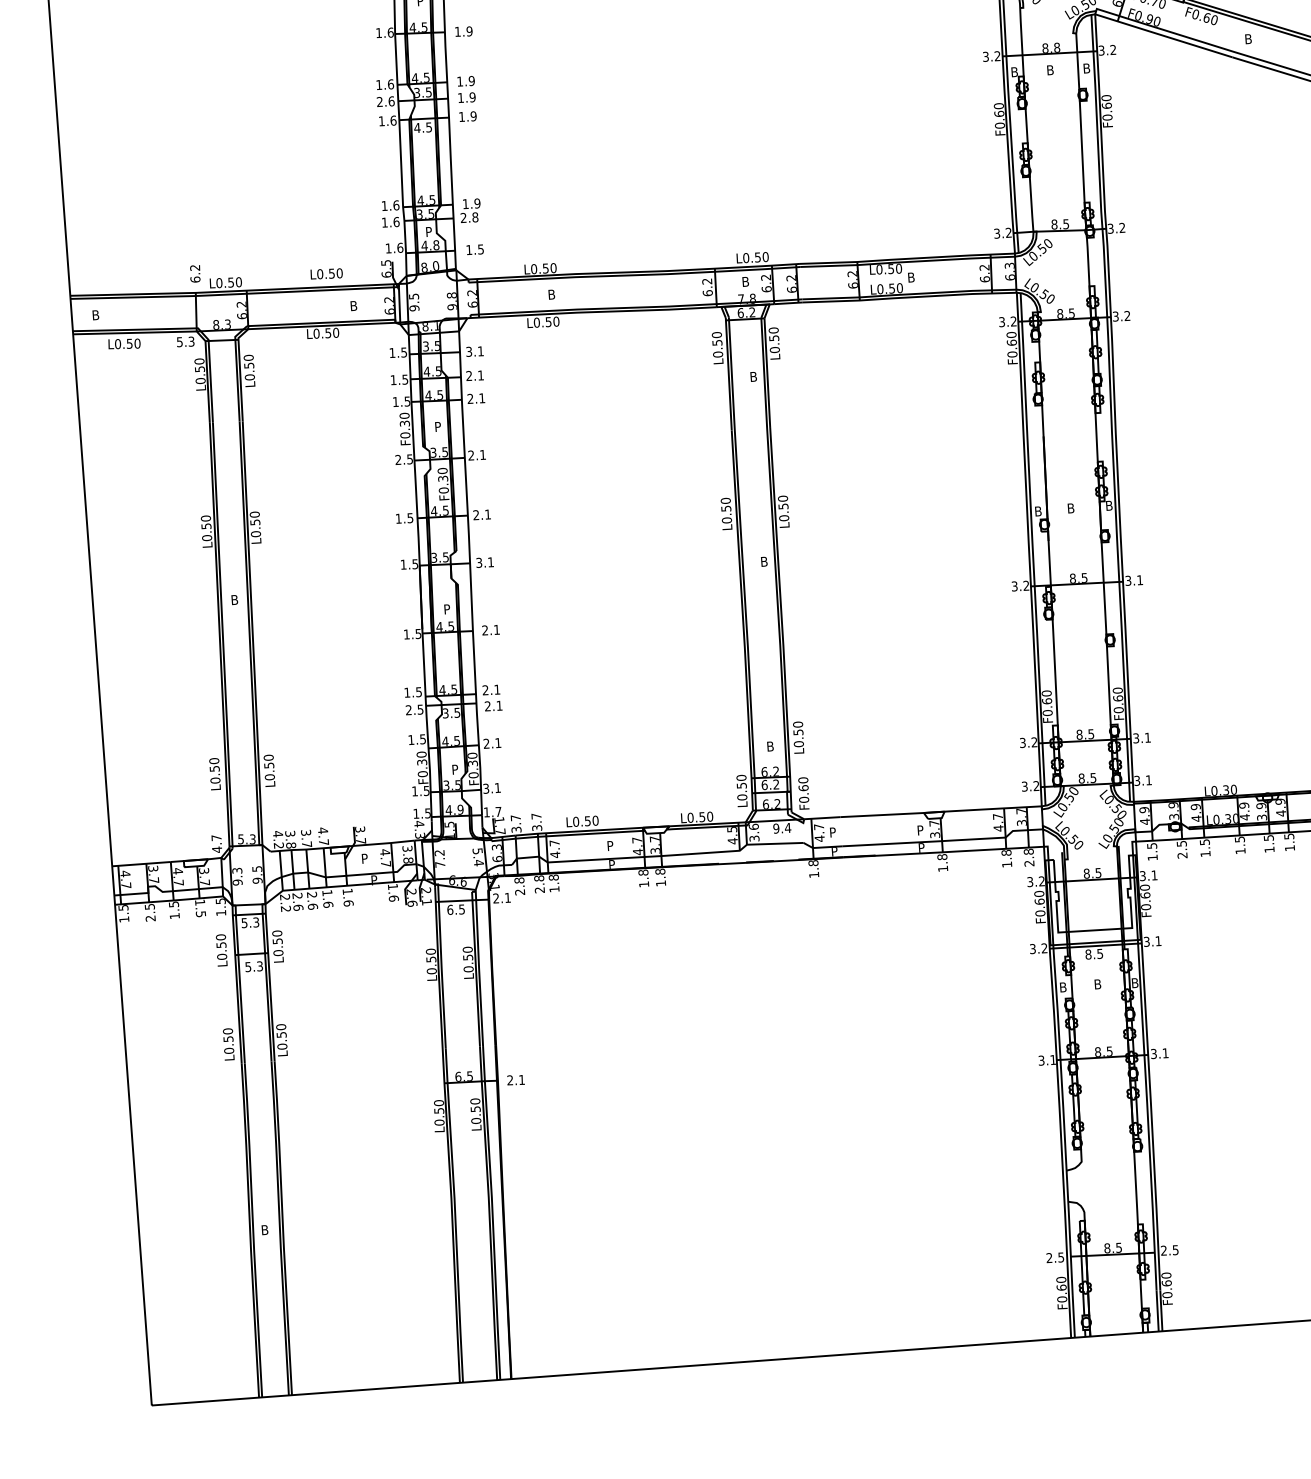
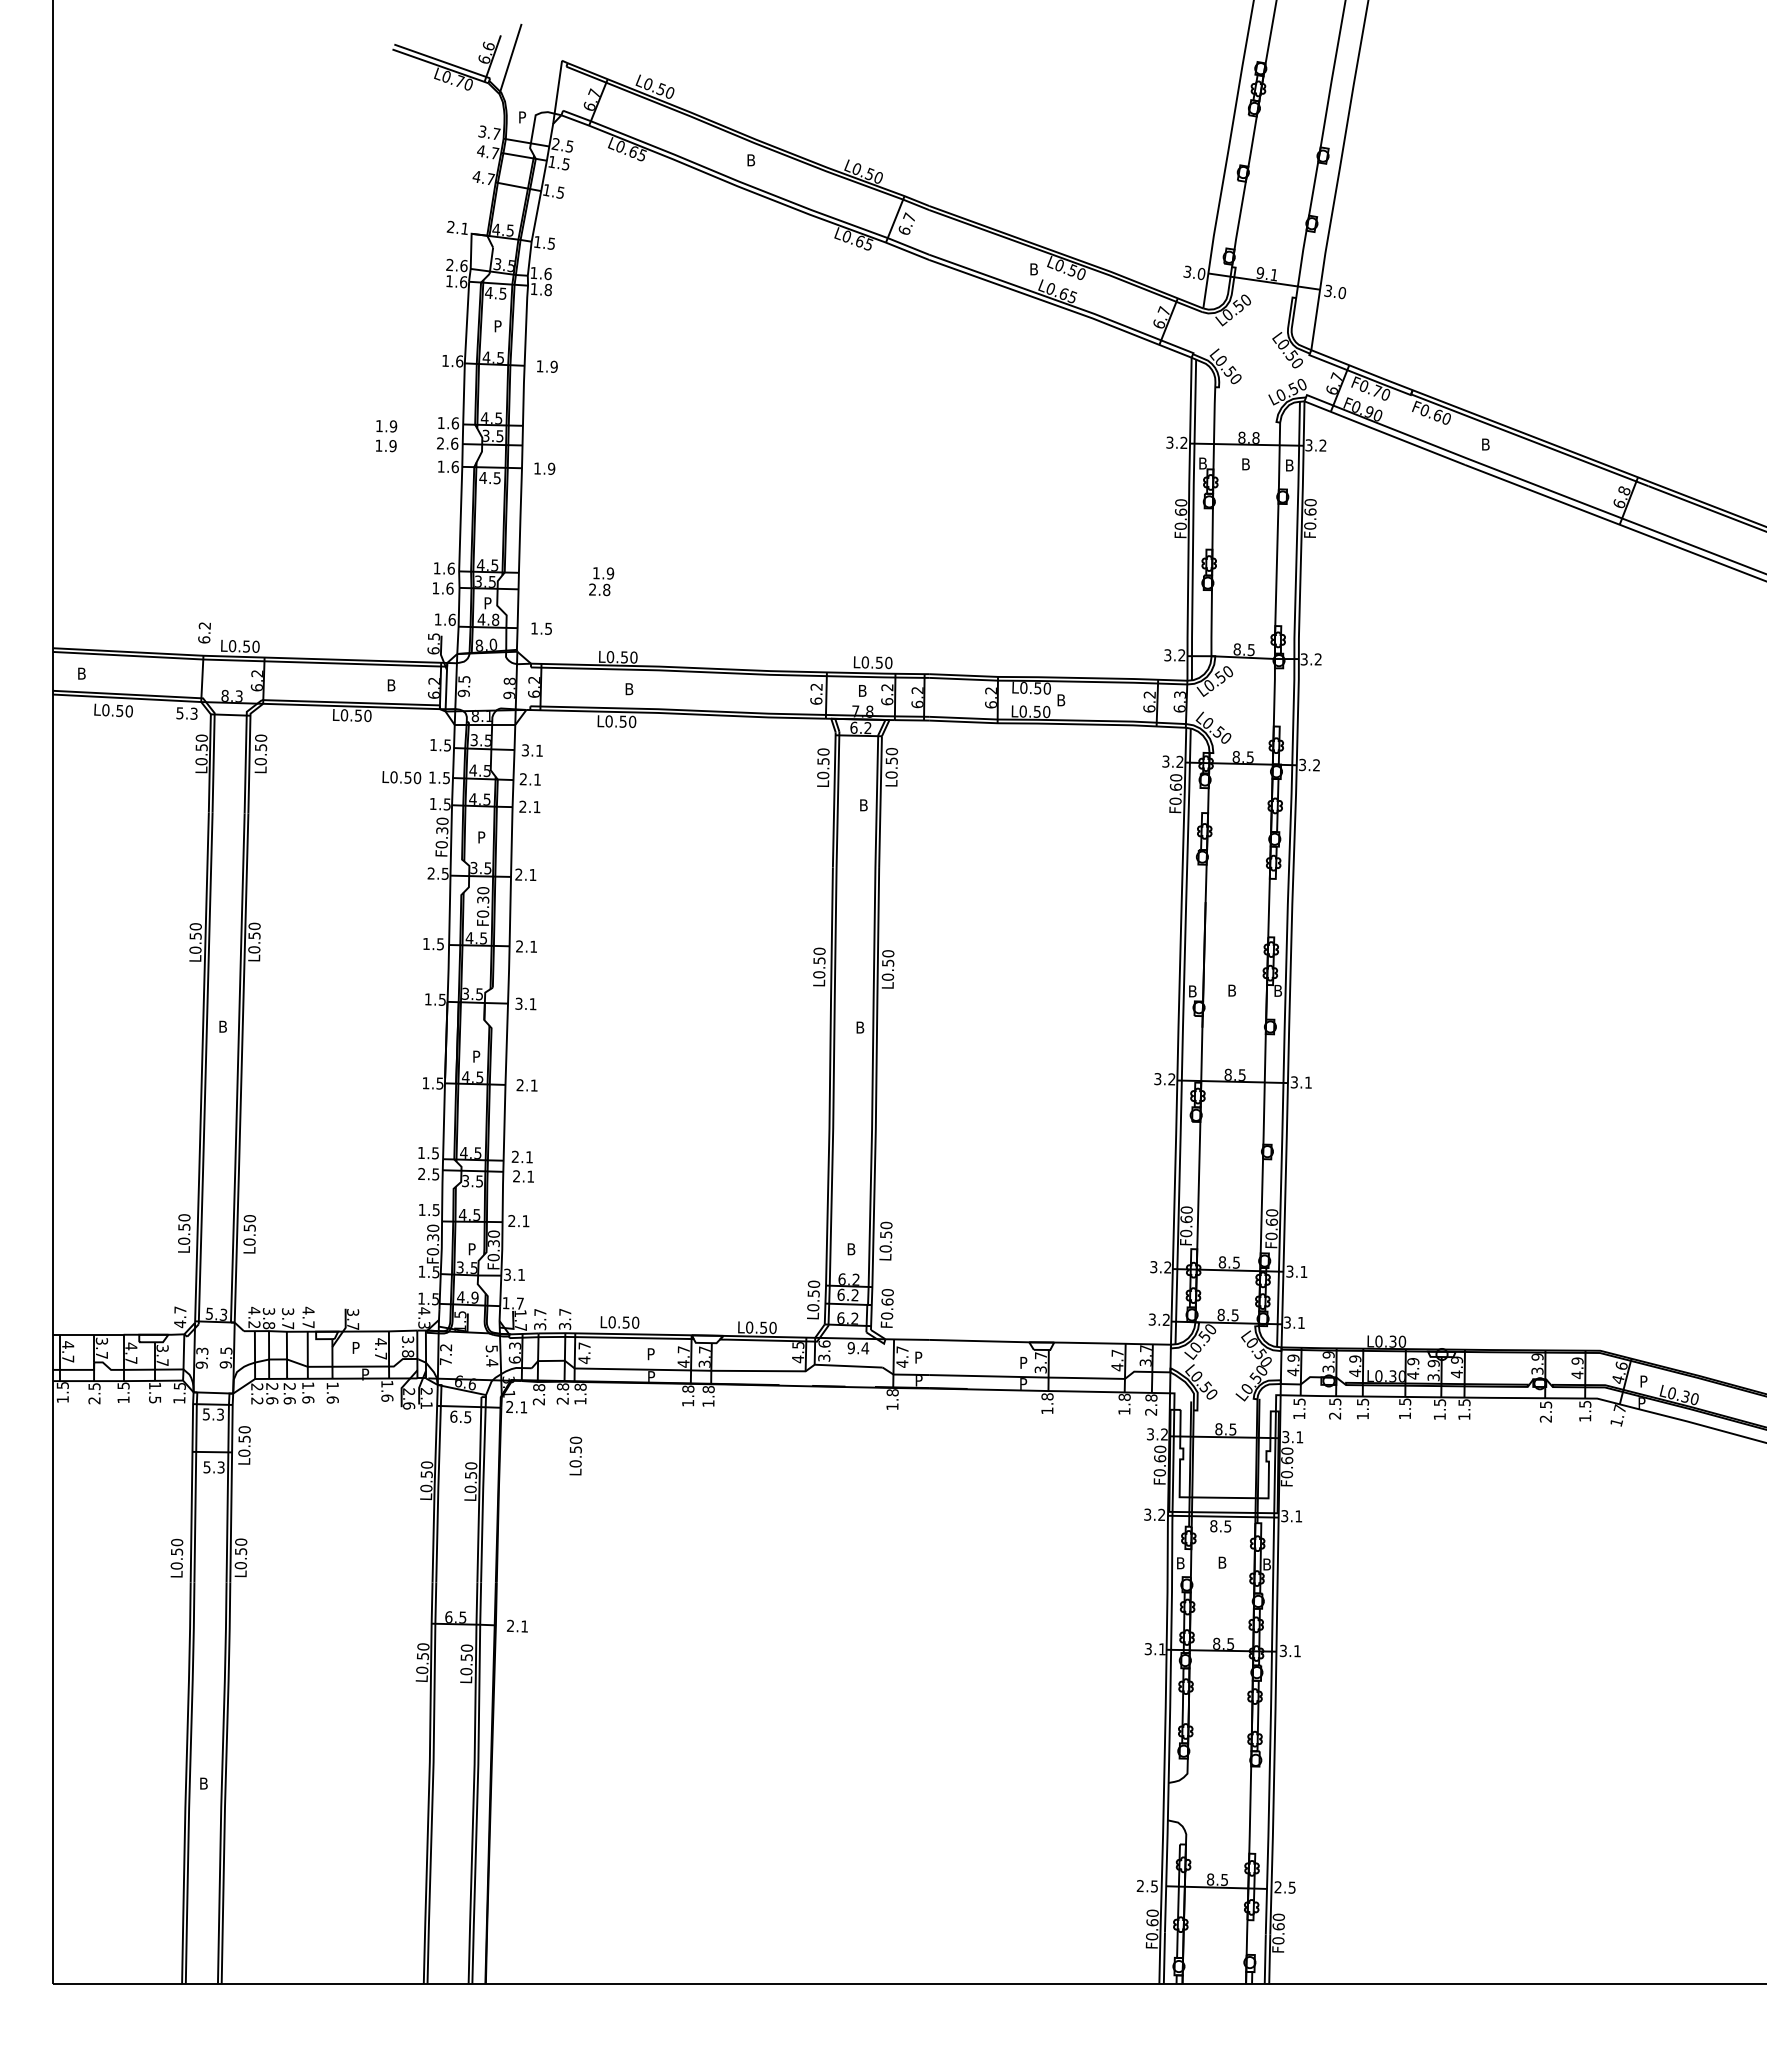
text: (466, 89) -> (386, 436), moved
text: (470, 210) -> (601, 581), moved
text: (326, 273) -> (401, 777), moved
text: (221, 949) -> (575, 1455), moved

